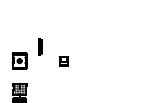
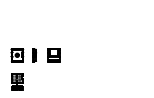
part: (40, 46) -> (34, 55), moved
part: (62, 61) -> (53, 55), size x1.67

